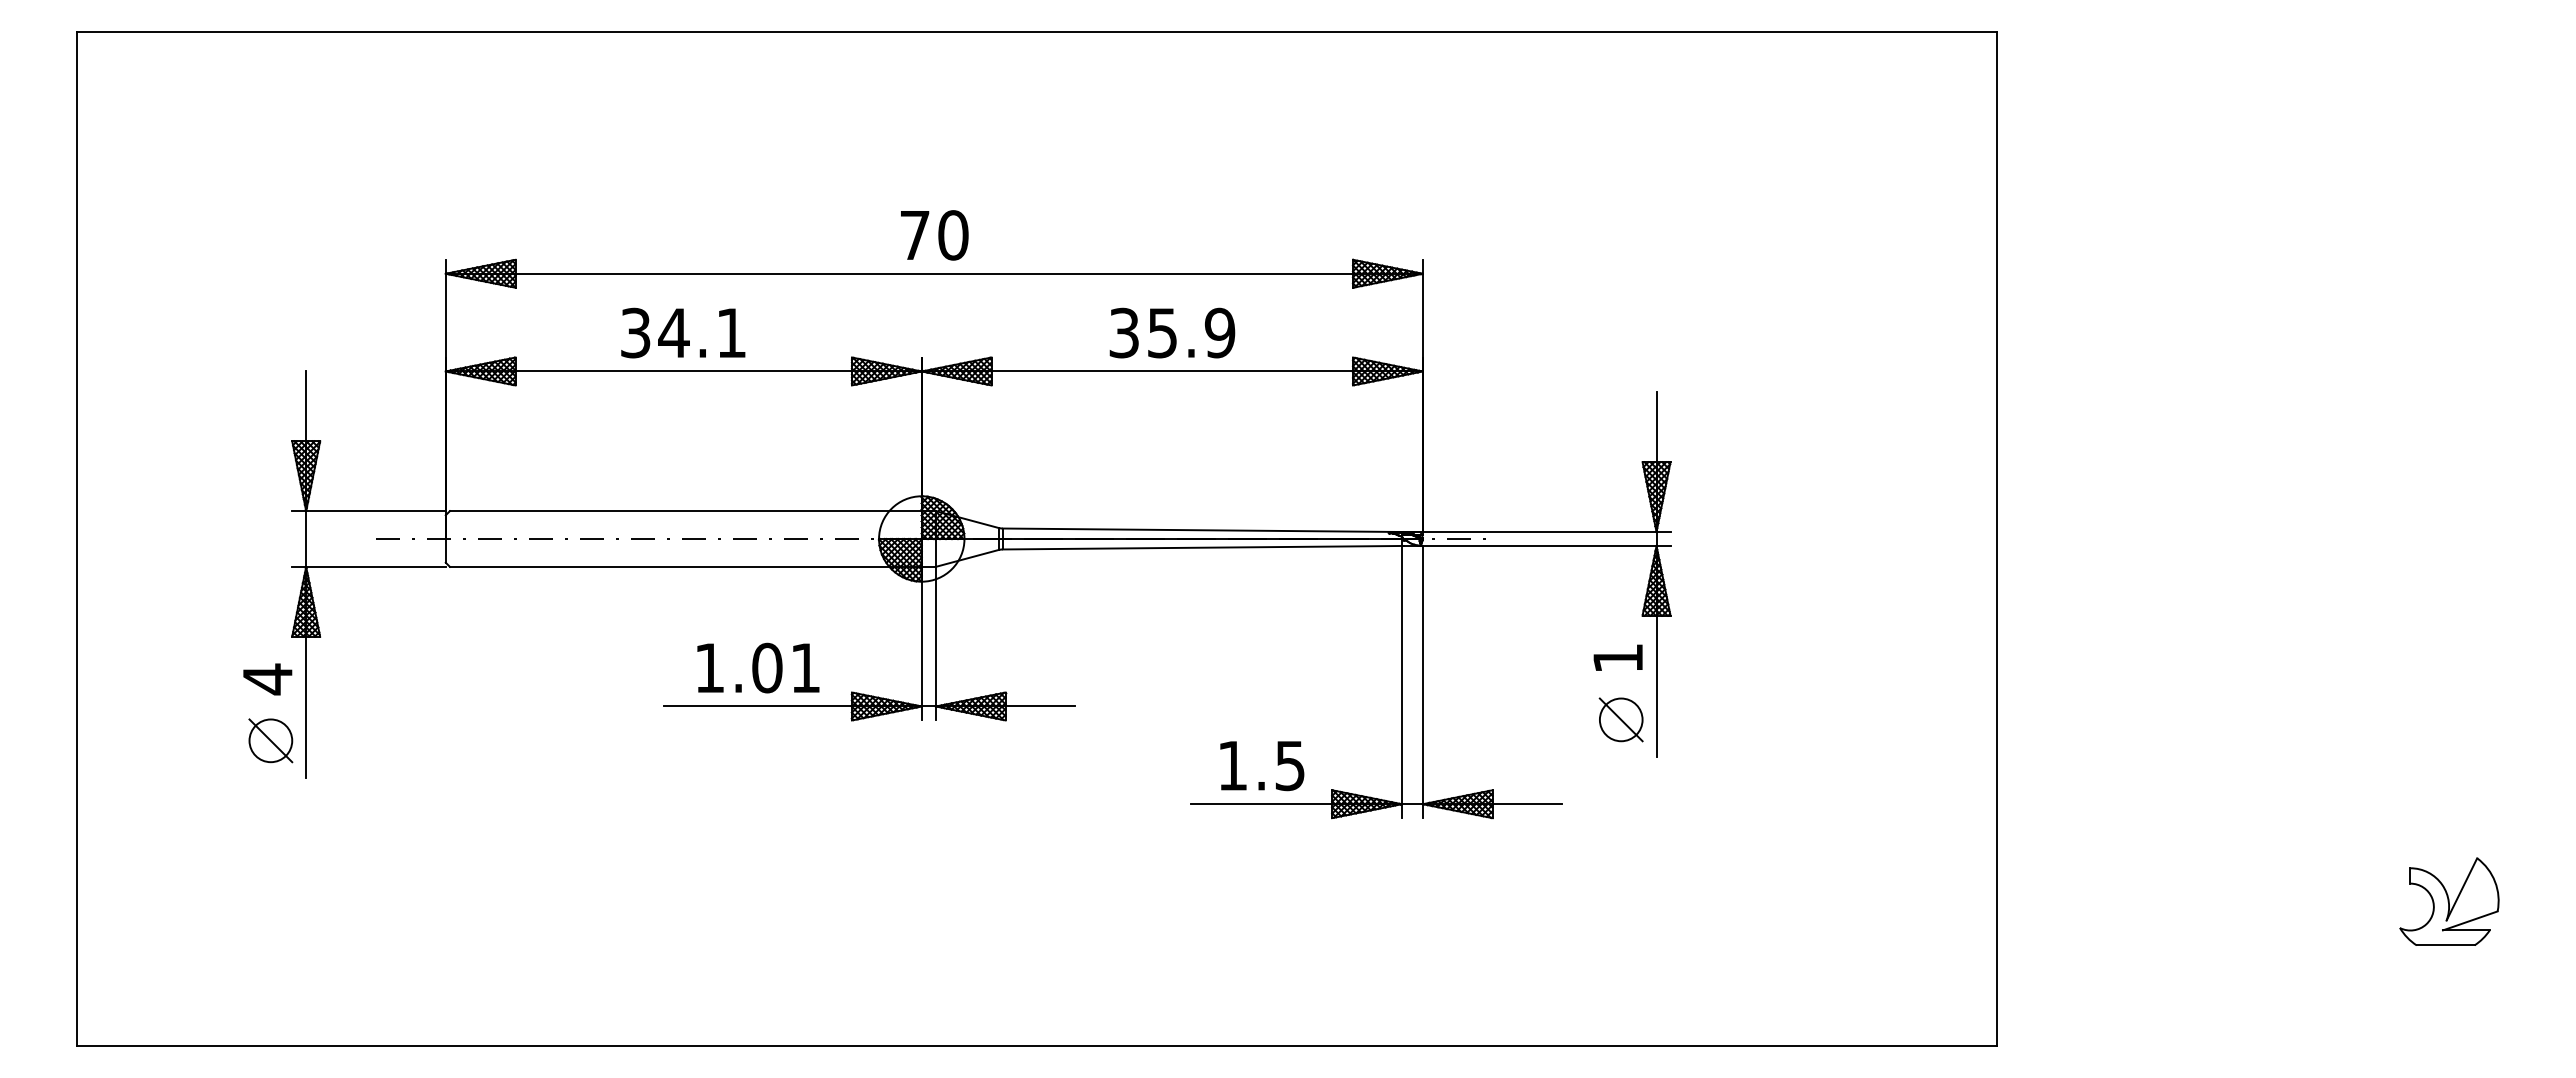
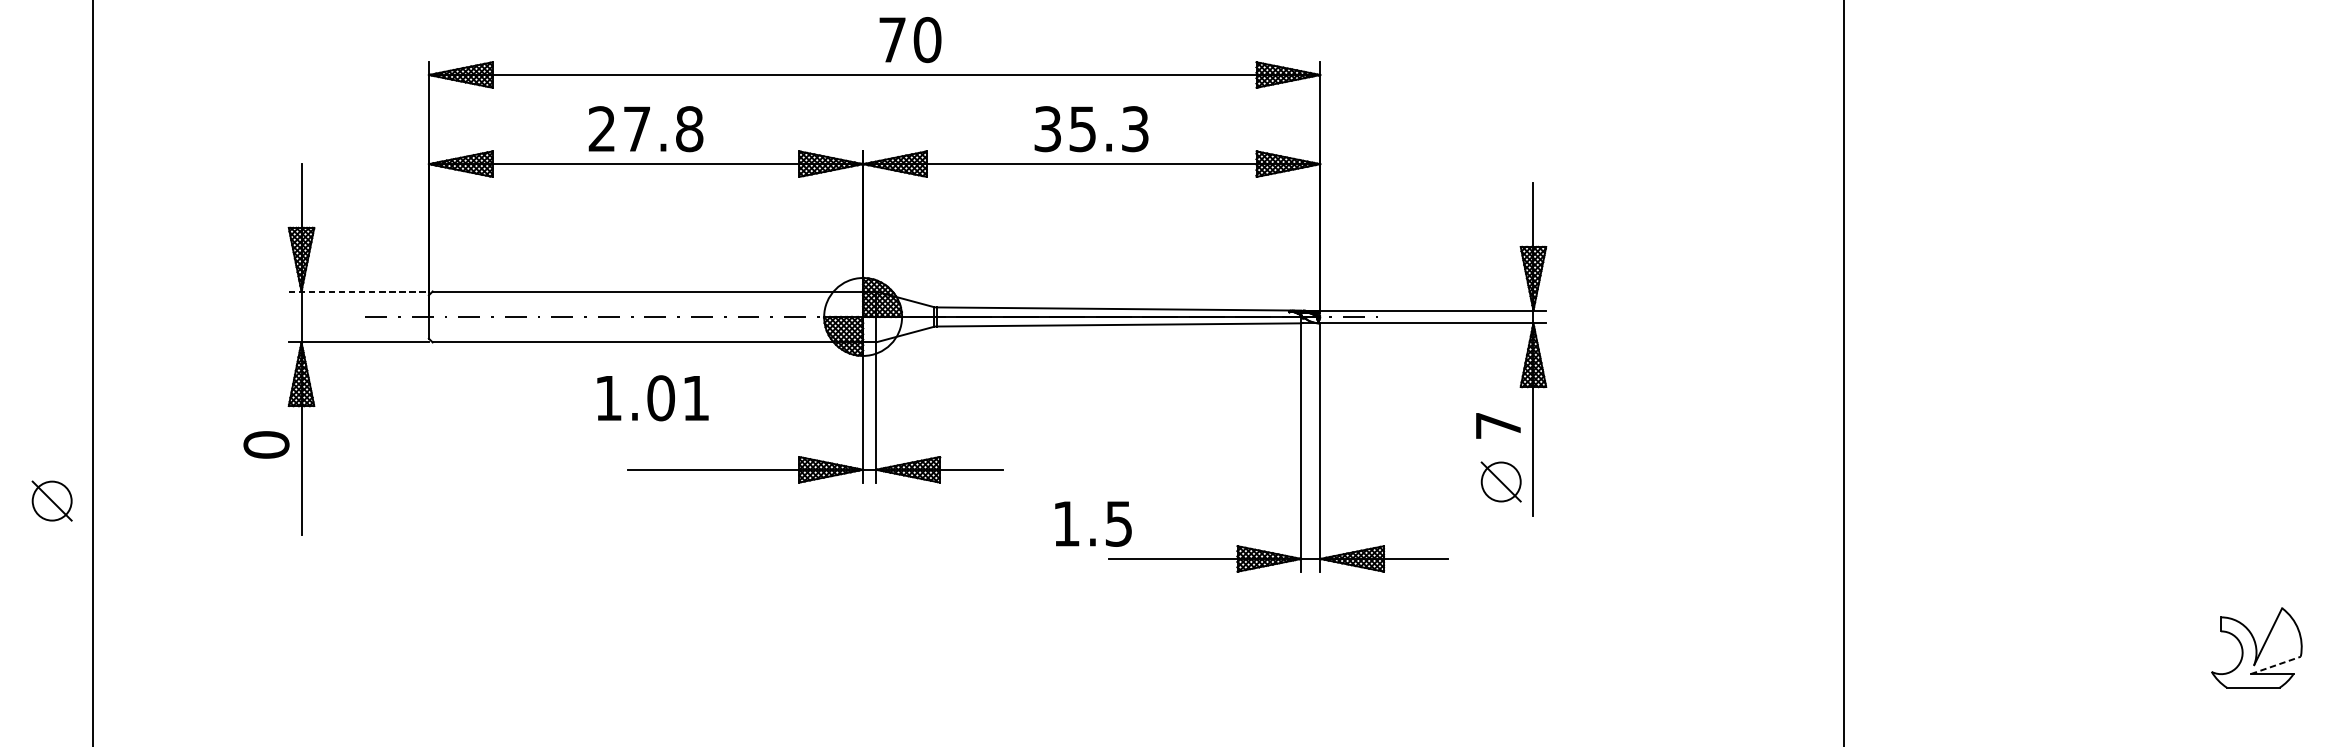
text: (934, 235) -> (910, 40), moved
text: (683, 332) -> (645, 128), 34.1 -> 27.8
text: (1219, 333) -> (1134, 129), 35.9 -> 35.3
line: (369, 511) -> (359, 291), solid -> dashed
text: (1617, 658) -> (1497, 426), 1 -> 7
text: (758, 667) -> (653, 397), moved
text: (267, 679) -> (266, 445), 4 -> 0
part: (270, 740) -> (51, 500), moved
text: (1262, 766) -> (1093, 524), moved
line: (2470, 920) -> (2276, 665), solid -> dashed

